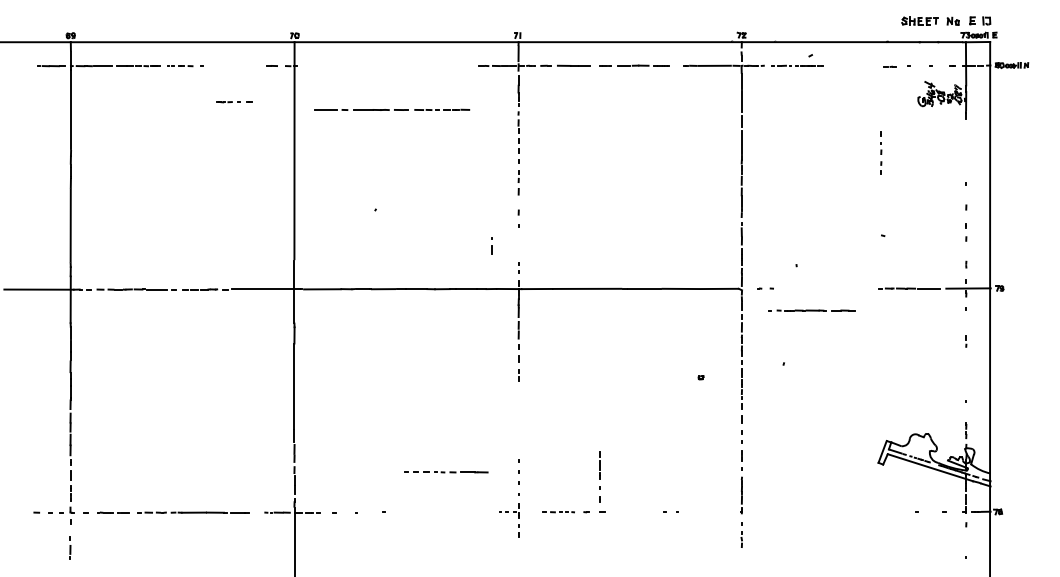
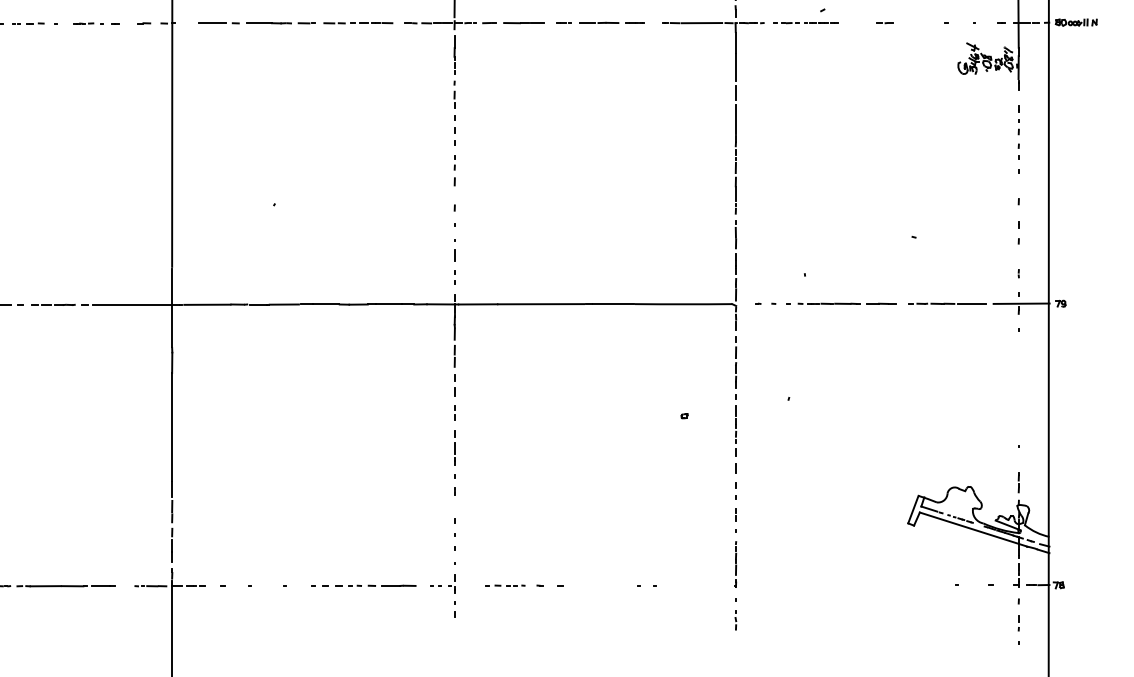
line: (889, 66) -> (884, 22), moved
part: (234, 102) -> (96, 23), moved
part: (392, 109) -> (295, 22), moved
part: (881, 152) -> (1019, 132), moved
line: (491, 245) -> (454, 249), moved
line: (811, 310) -> (841, 303), moved
line: (966, 340) -> (1019, 622), moved
part: (446, 472) -> (363, 586), moved
line: (599, 476) -> (454, 462), moved

